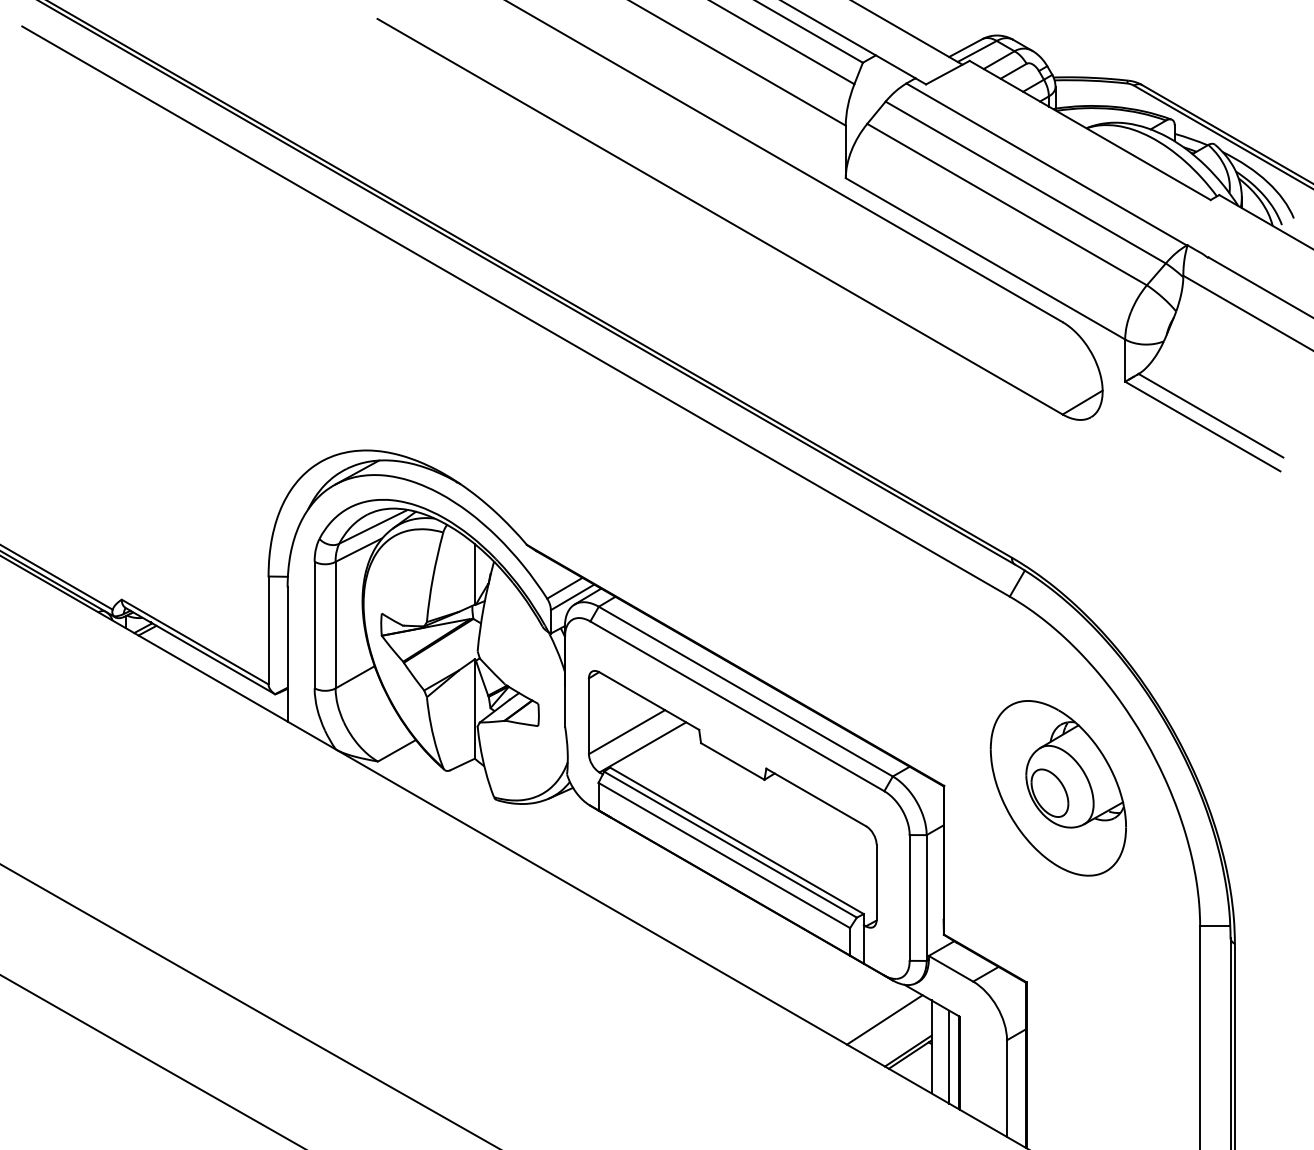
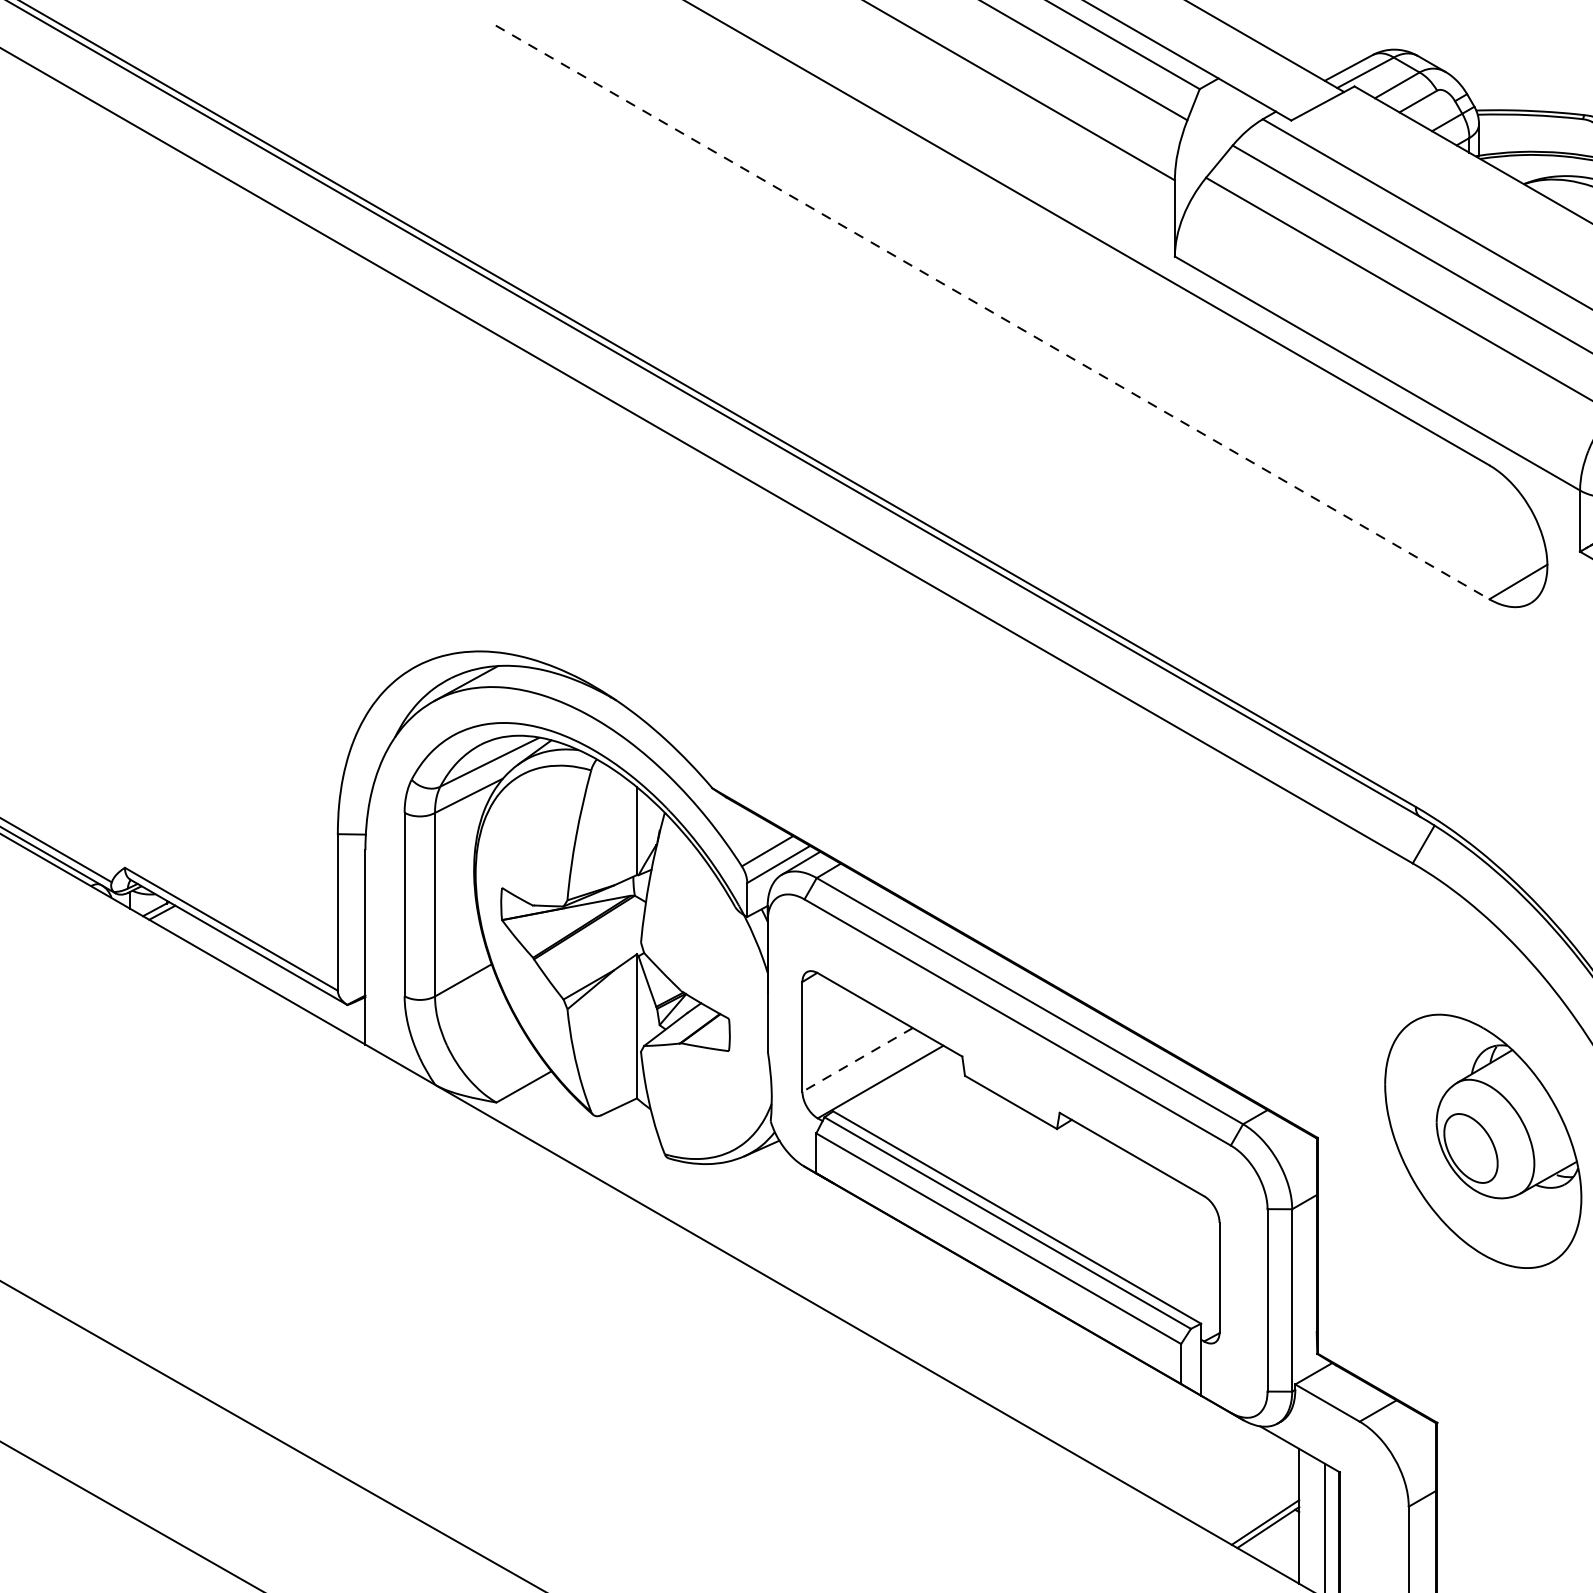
line: (720, 216) -> (993, 312), solid -> dashed
line: (627, 732) -> (858, 1060), solid -> dashed
line: (884, 1019) -> (1231, 1476), removed

